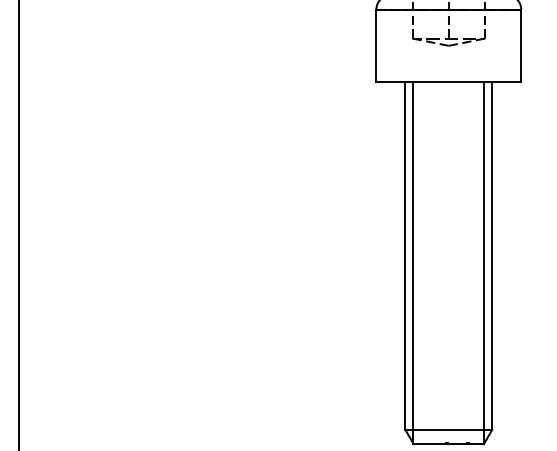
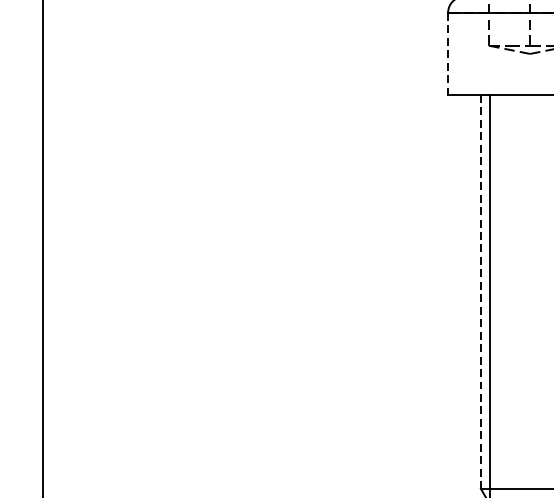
line: (376, 46) -> (448, 54), solid -> dashed
line: (405, 255) -> (481, 291), solid -> dashed

